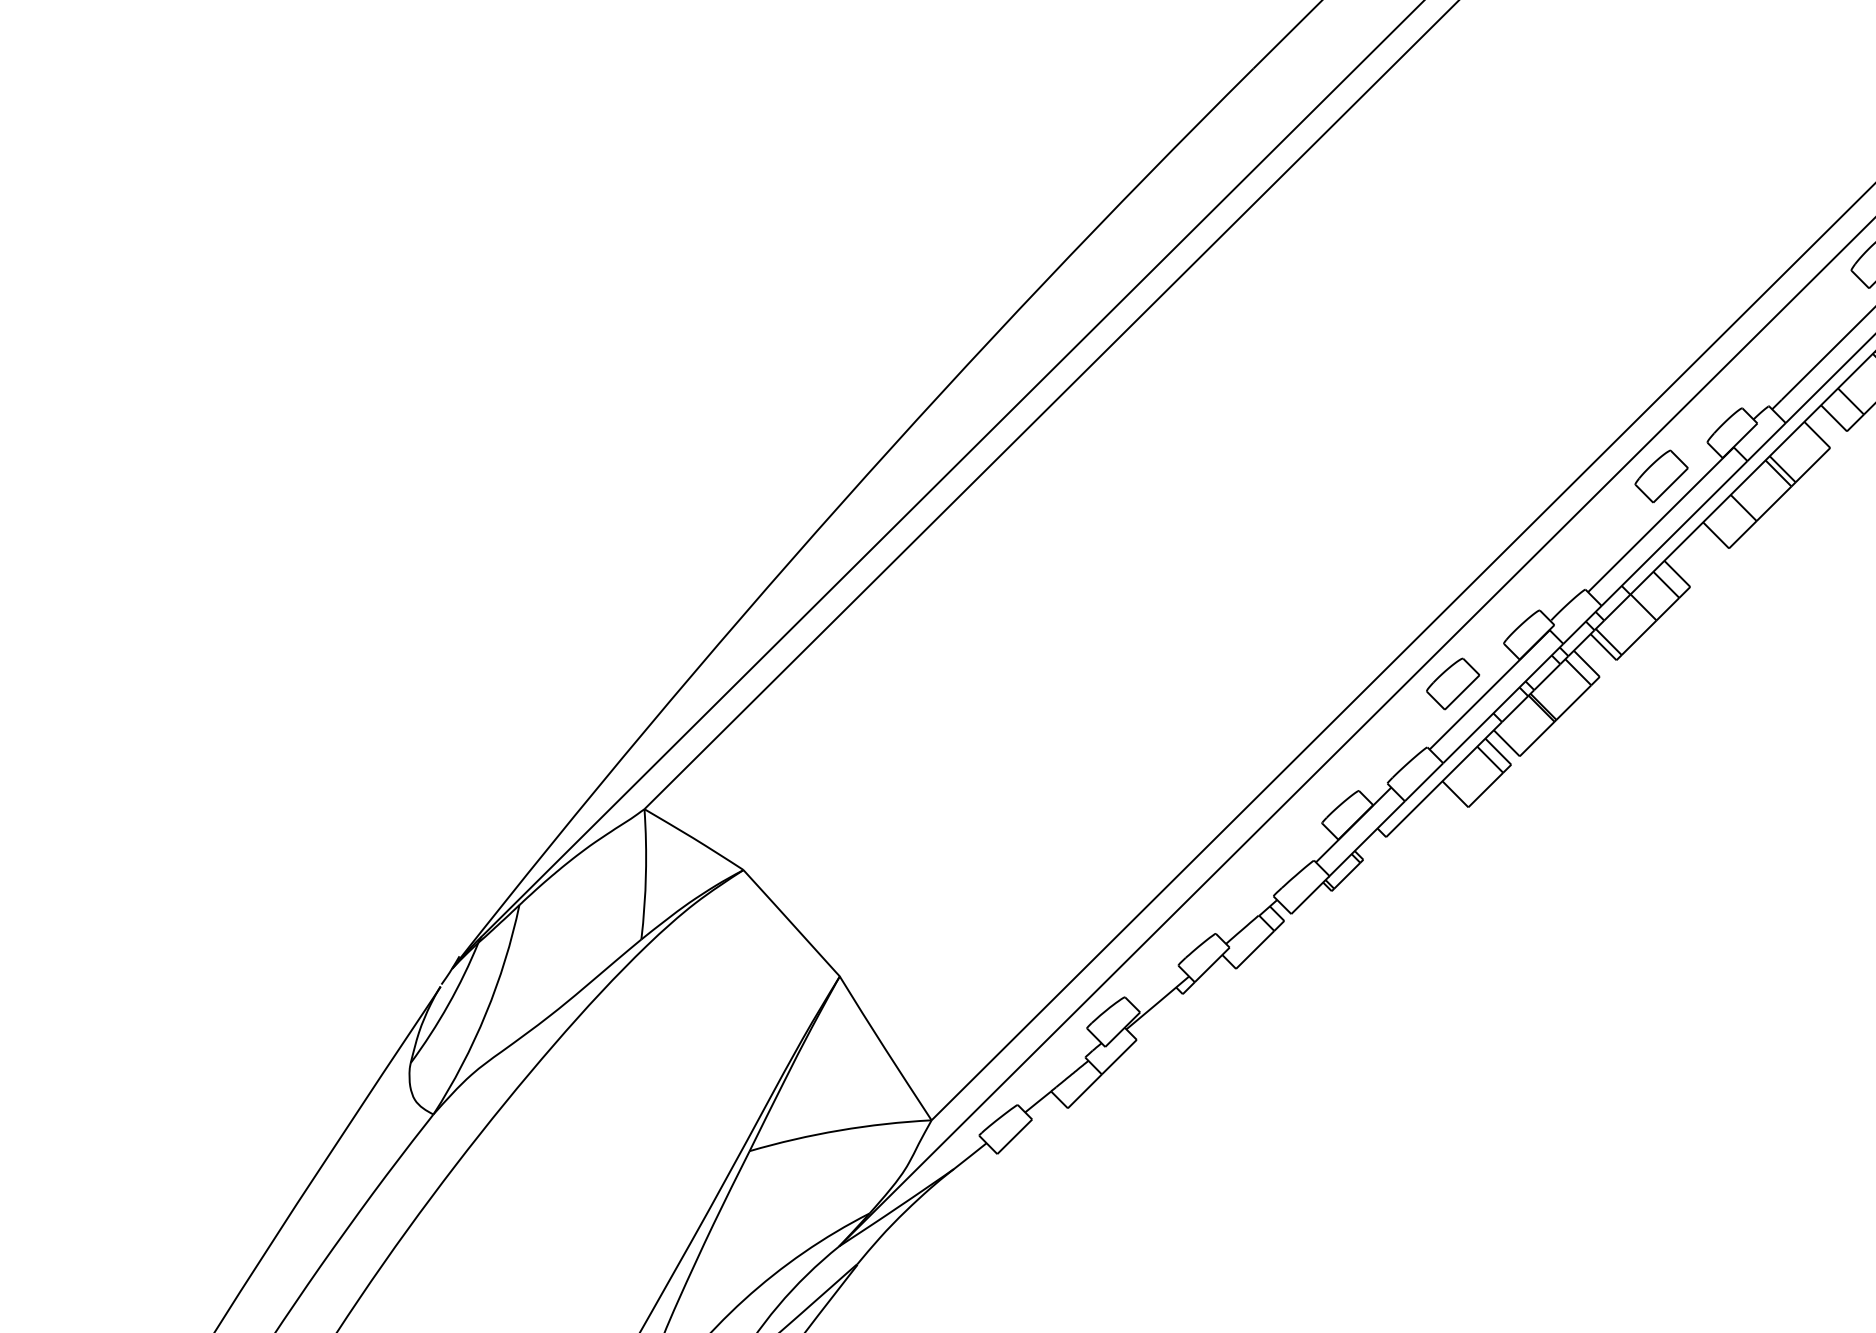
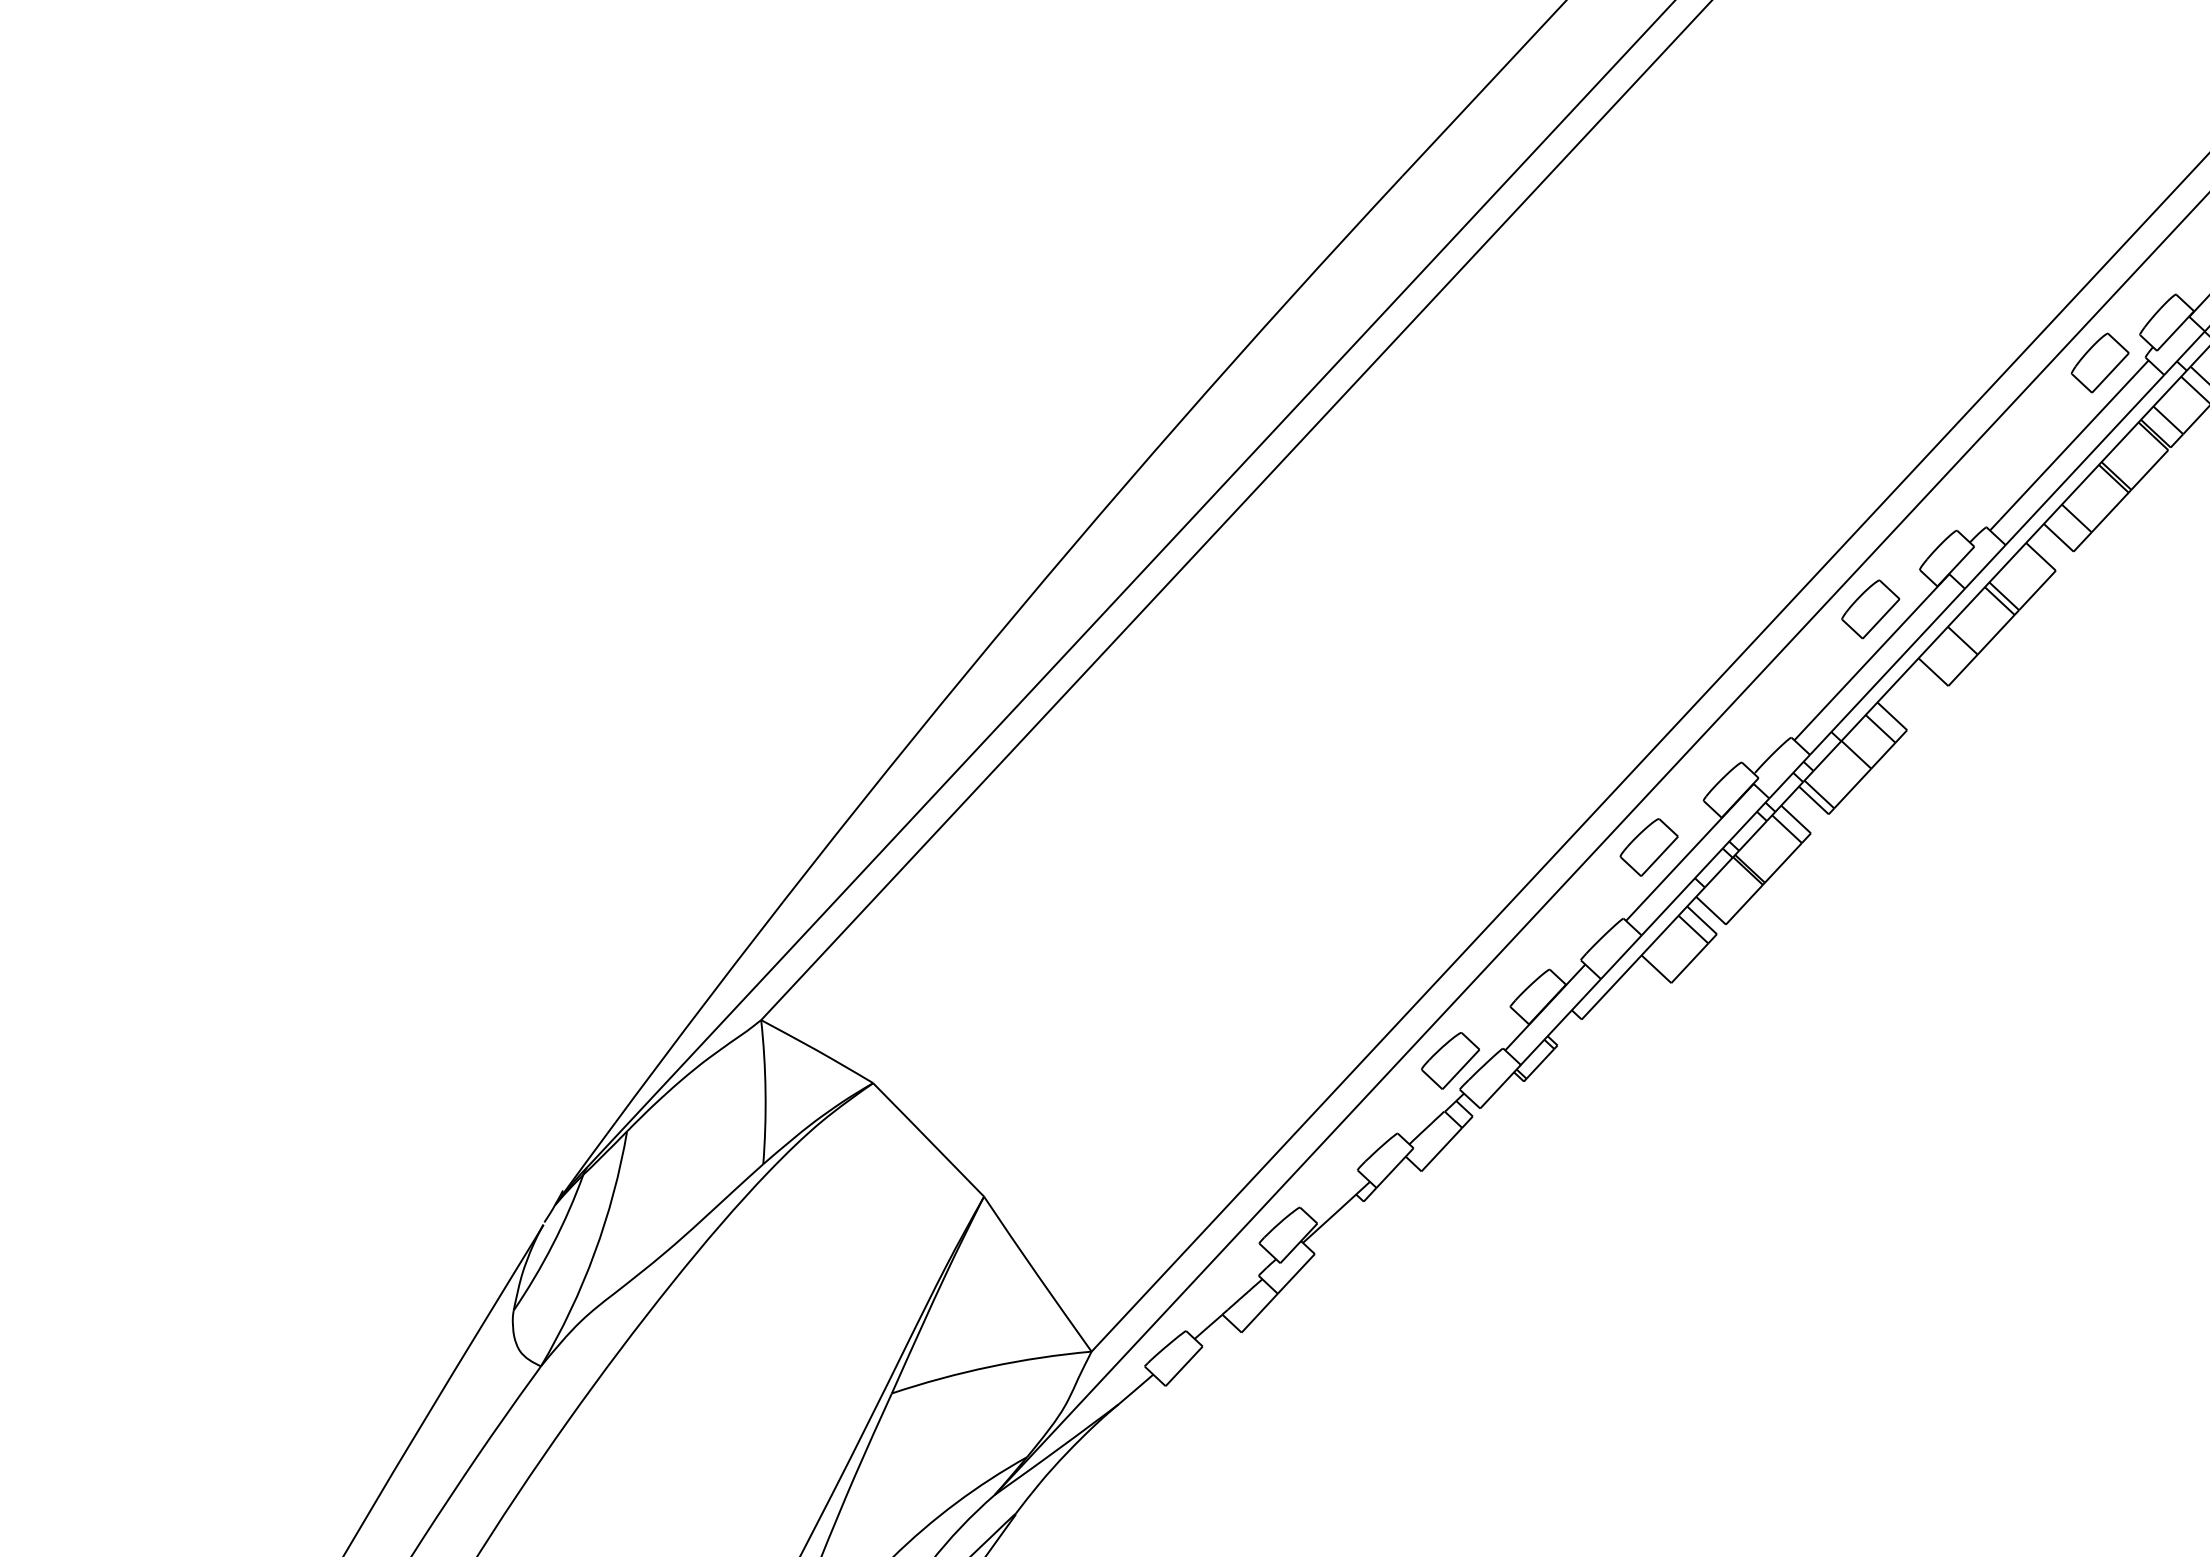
part: (1266, 869) -> (1450, 1060), added

